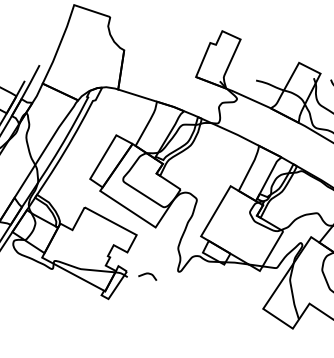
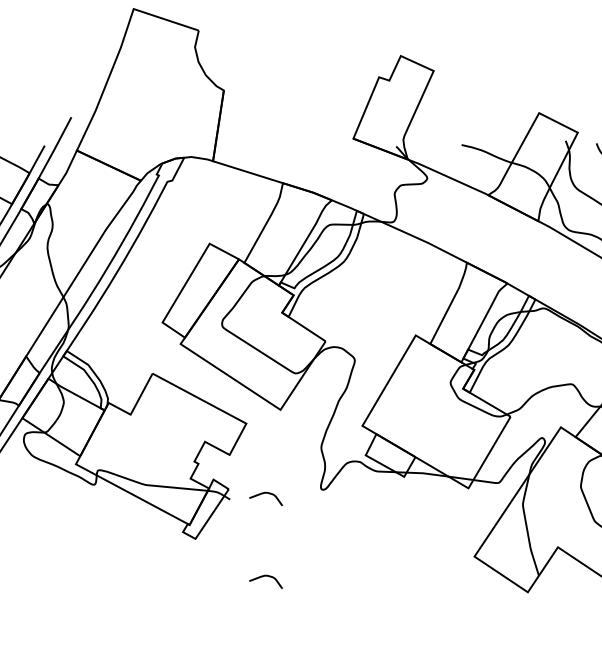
curve: (147, 320) -> (265, 577), added

